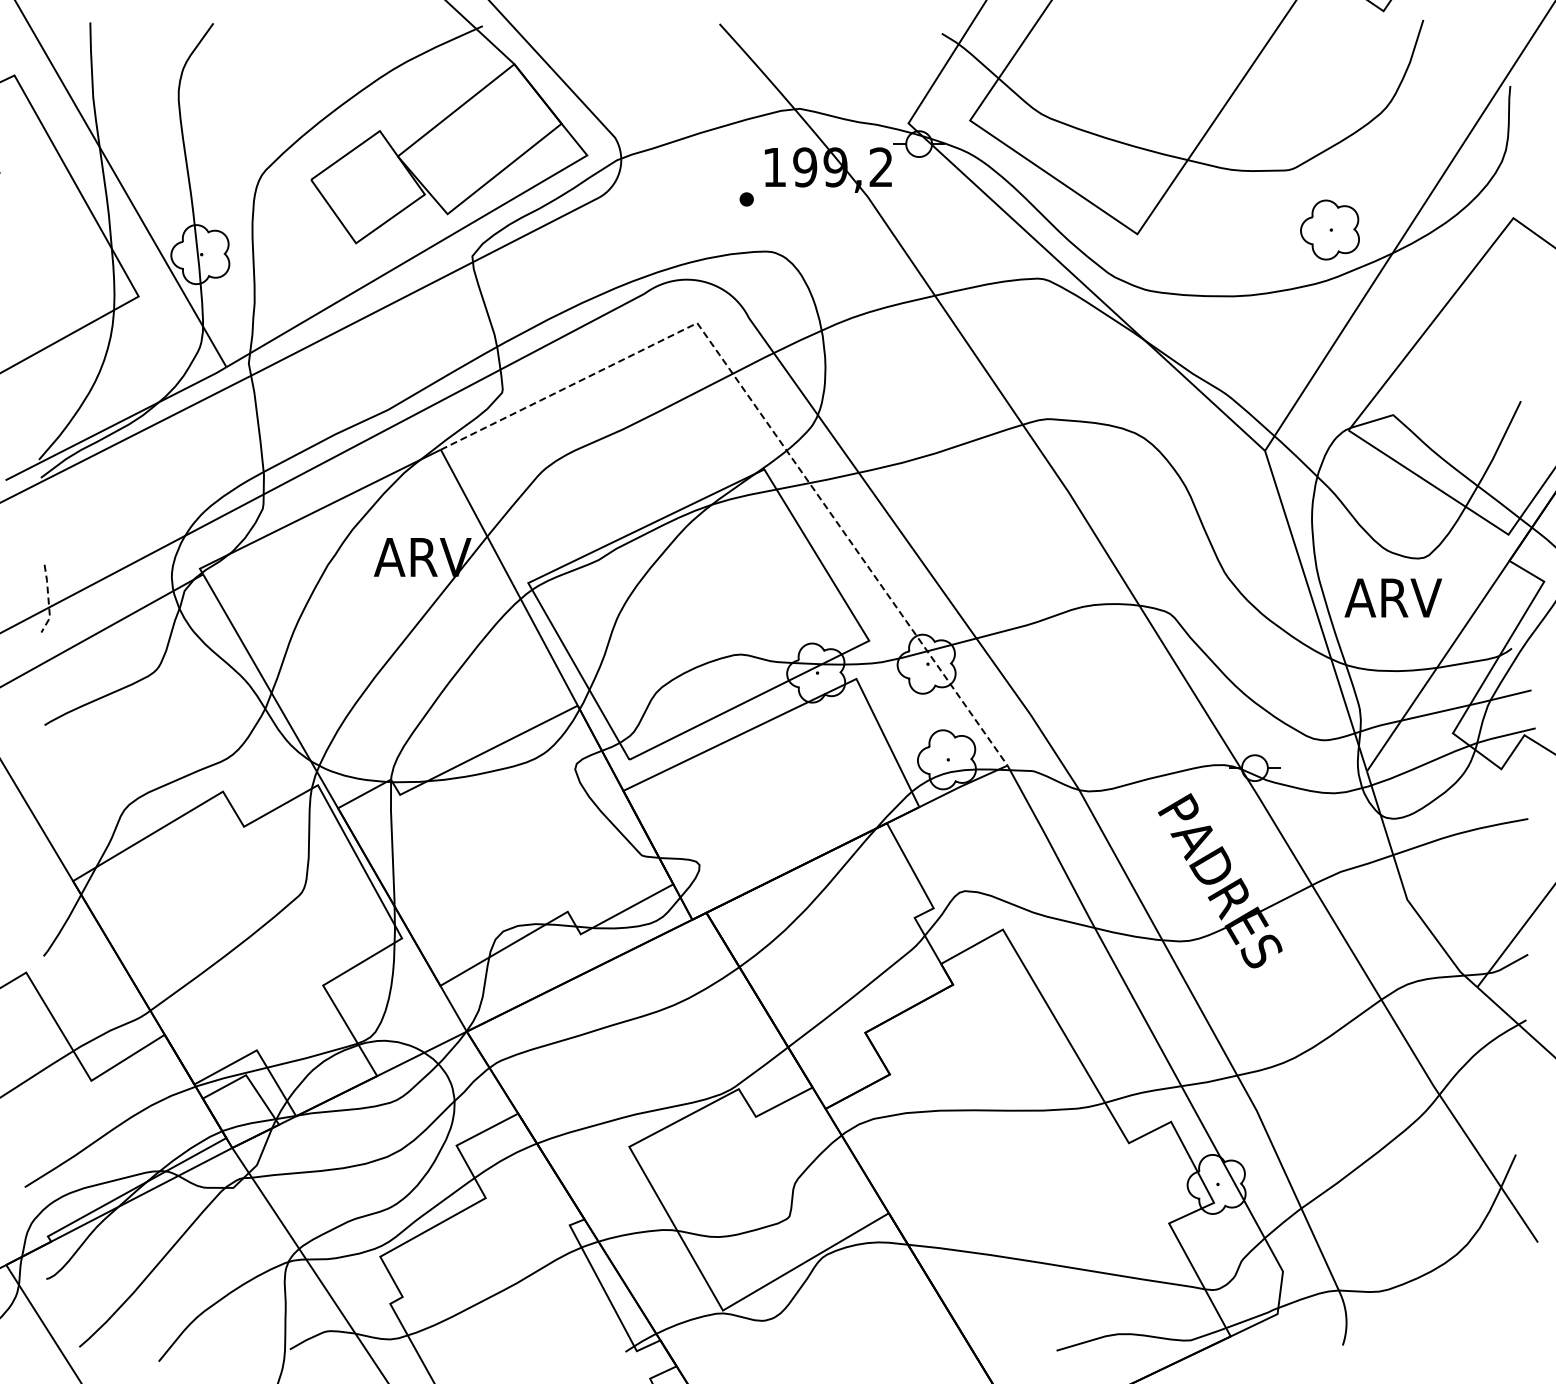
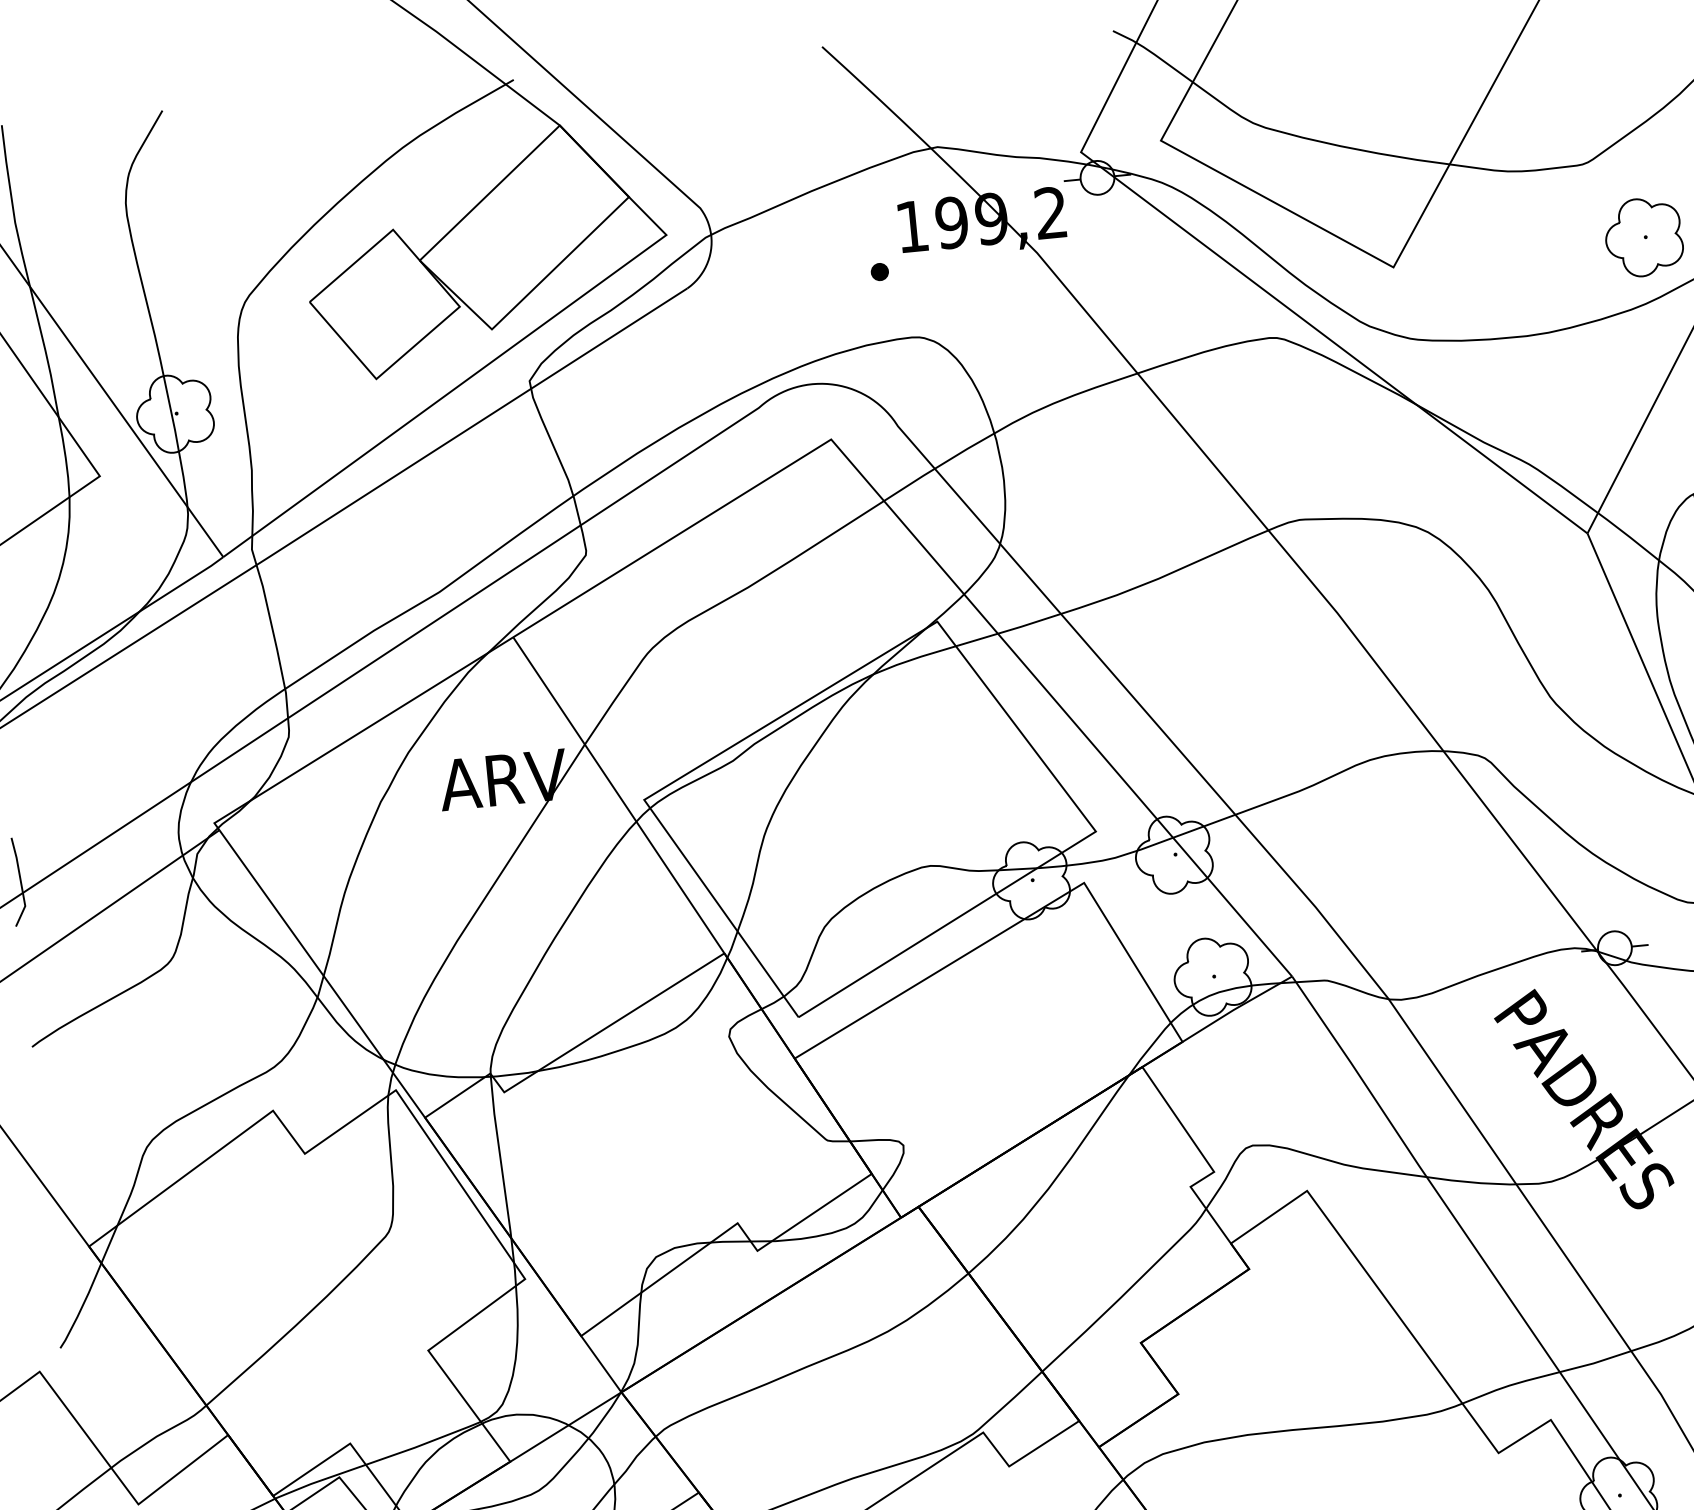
line: (770, 426) -> (939, 564), dashed -> solid
line: (48, 599) -> (21, 882), dashed -> solid

